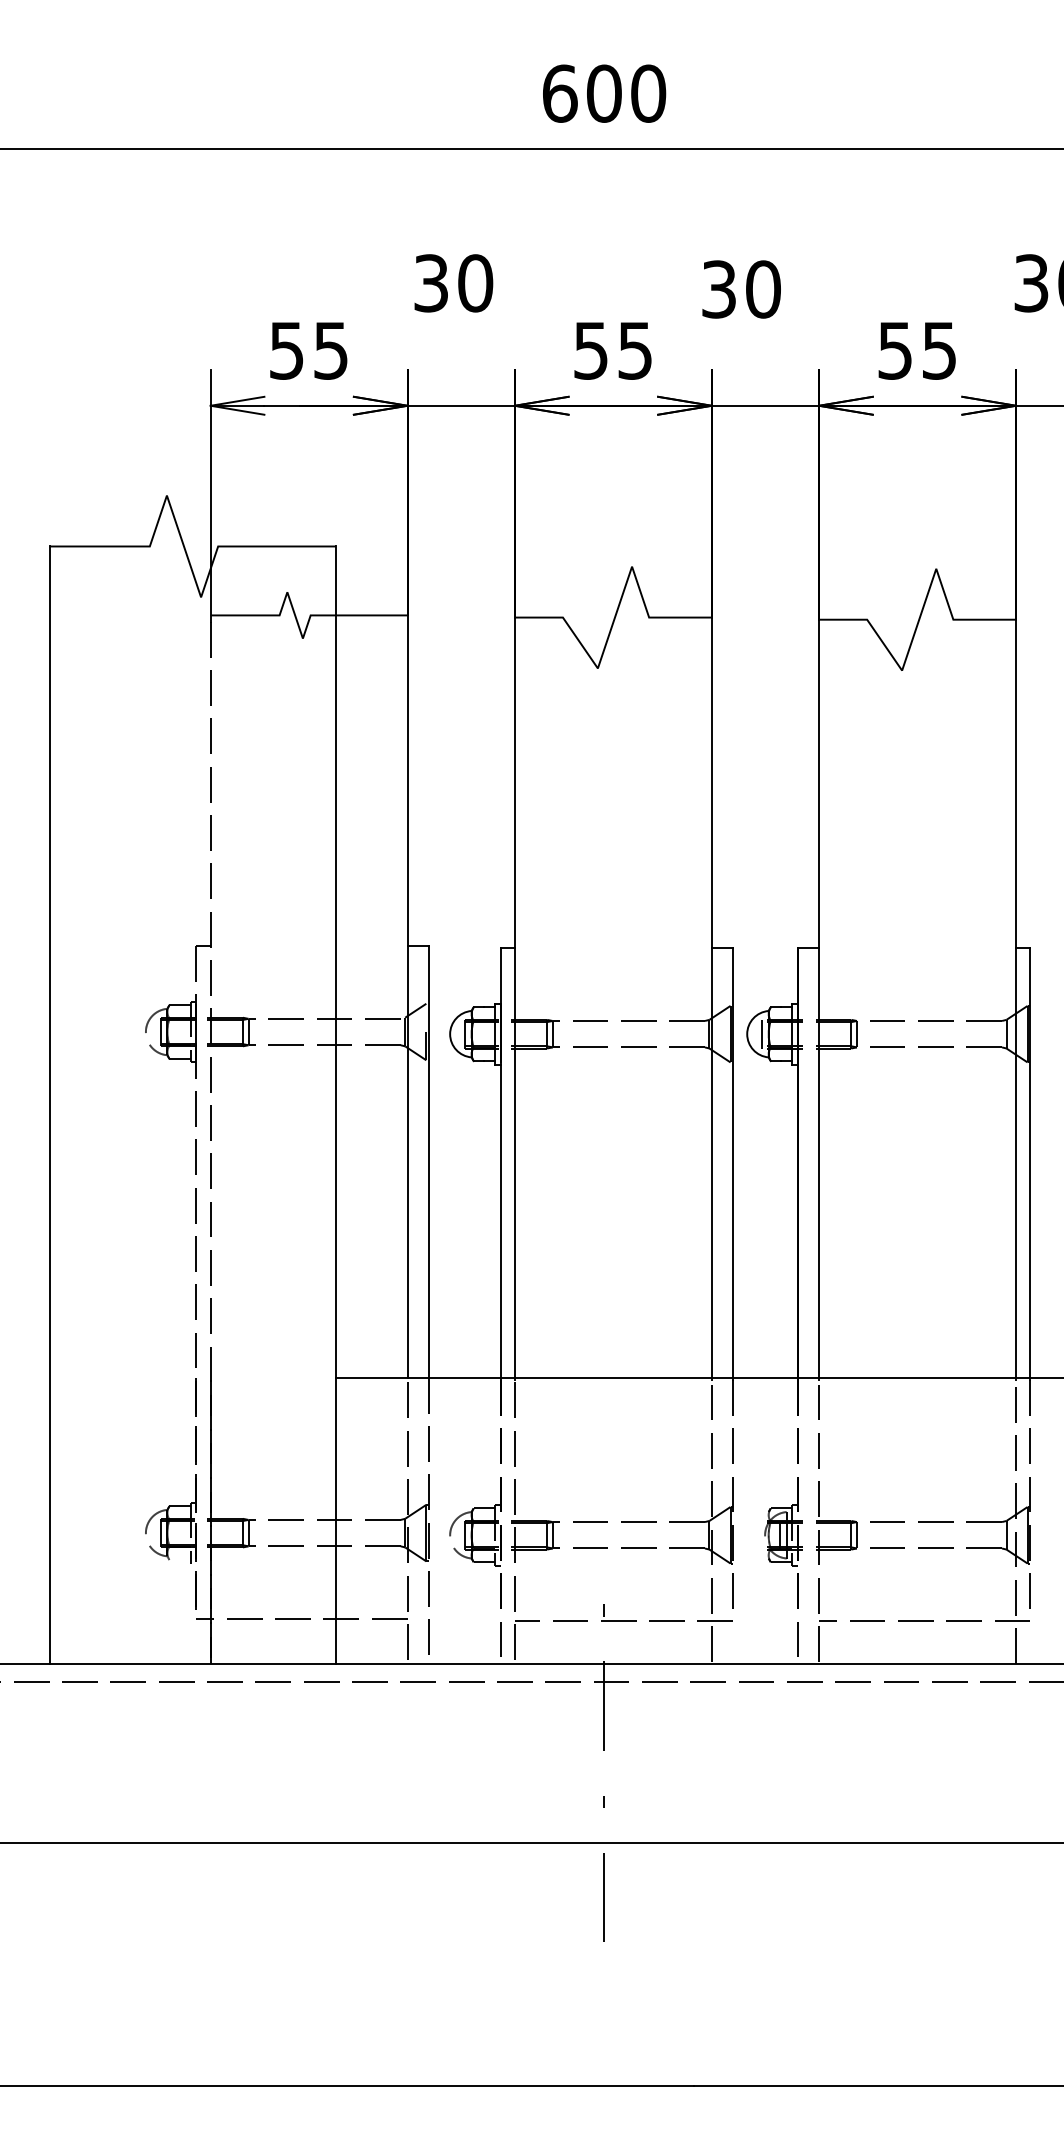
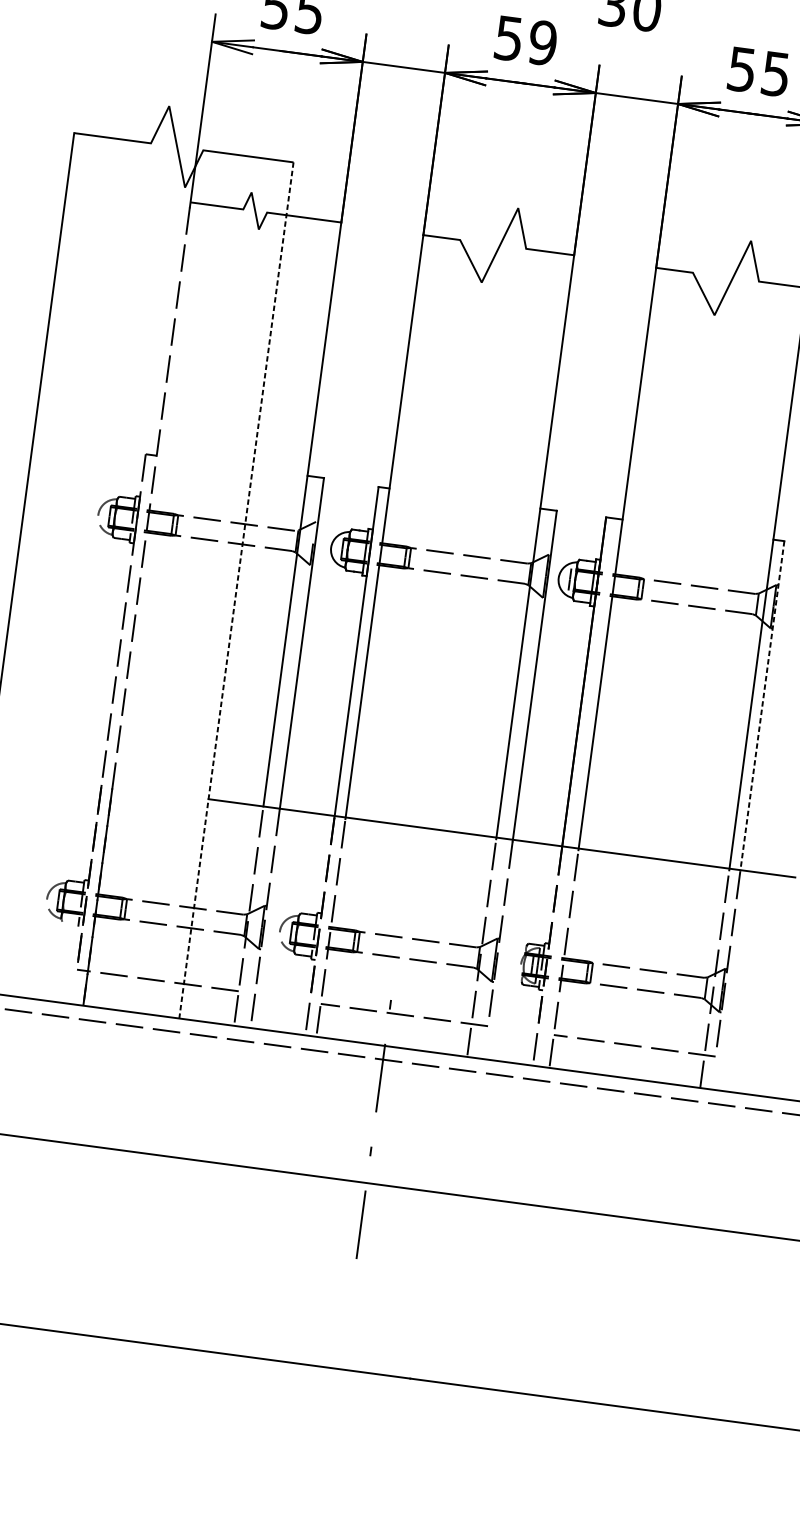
text: (634, 350) -> (542, 42), 55 -> 59
line: (335, 1105) -> (236, 590), solid -> dashed
line: (1030, 1164) -> (762, 706), solid -> dashed

